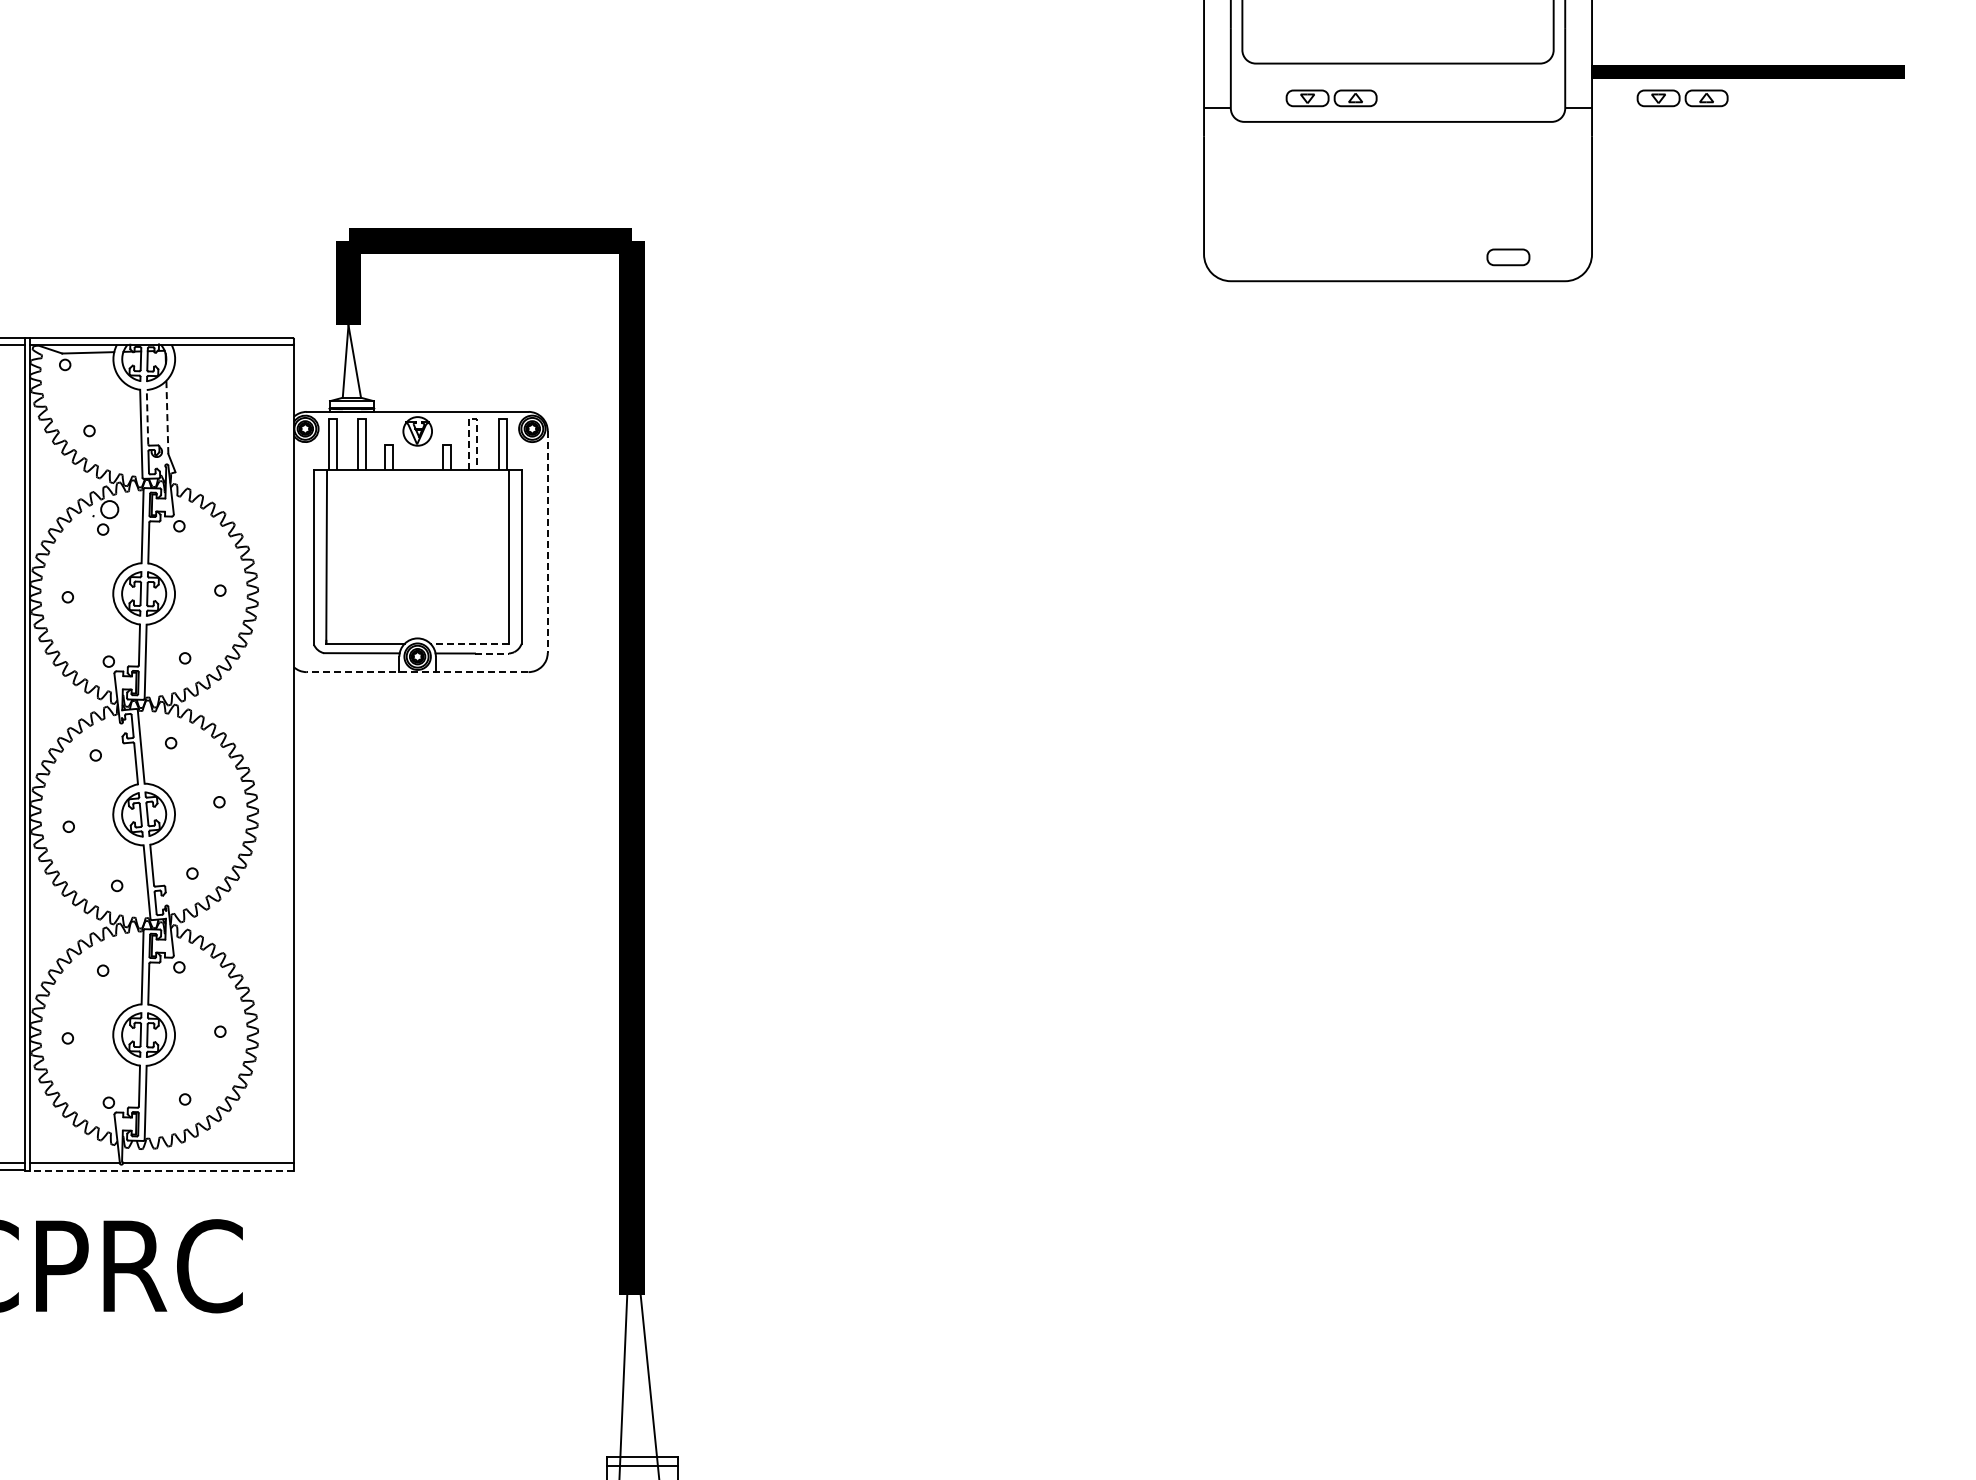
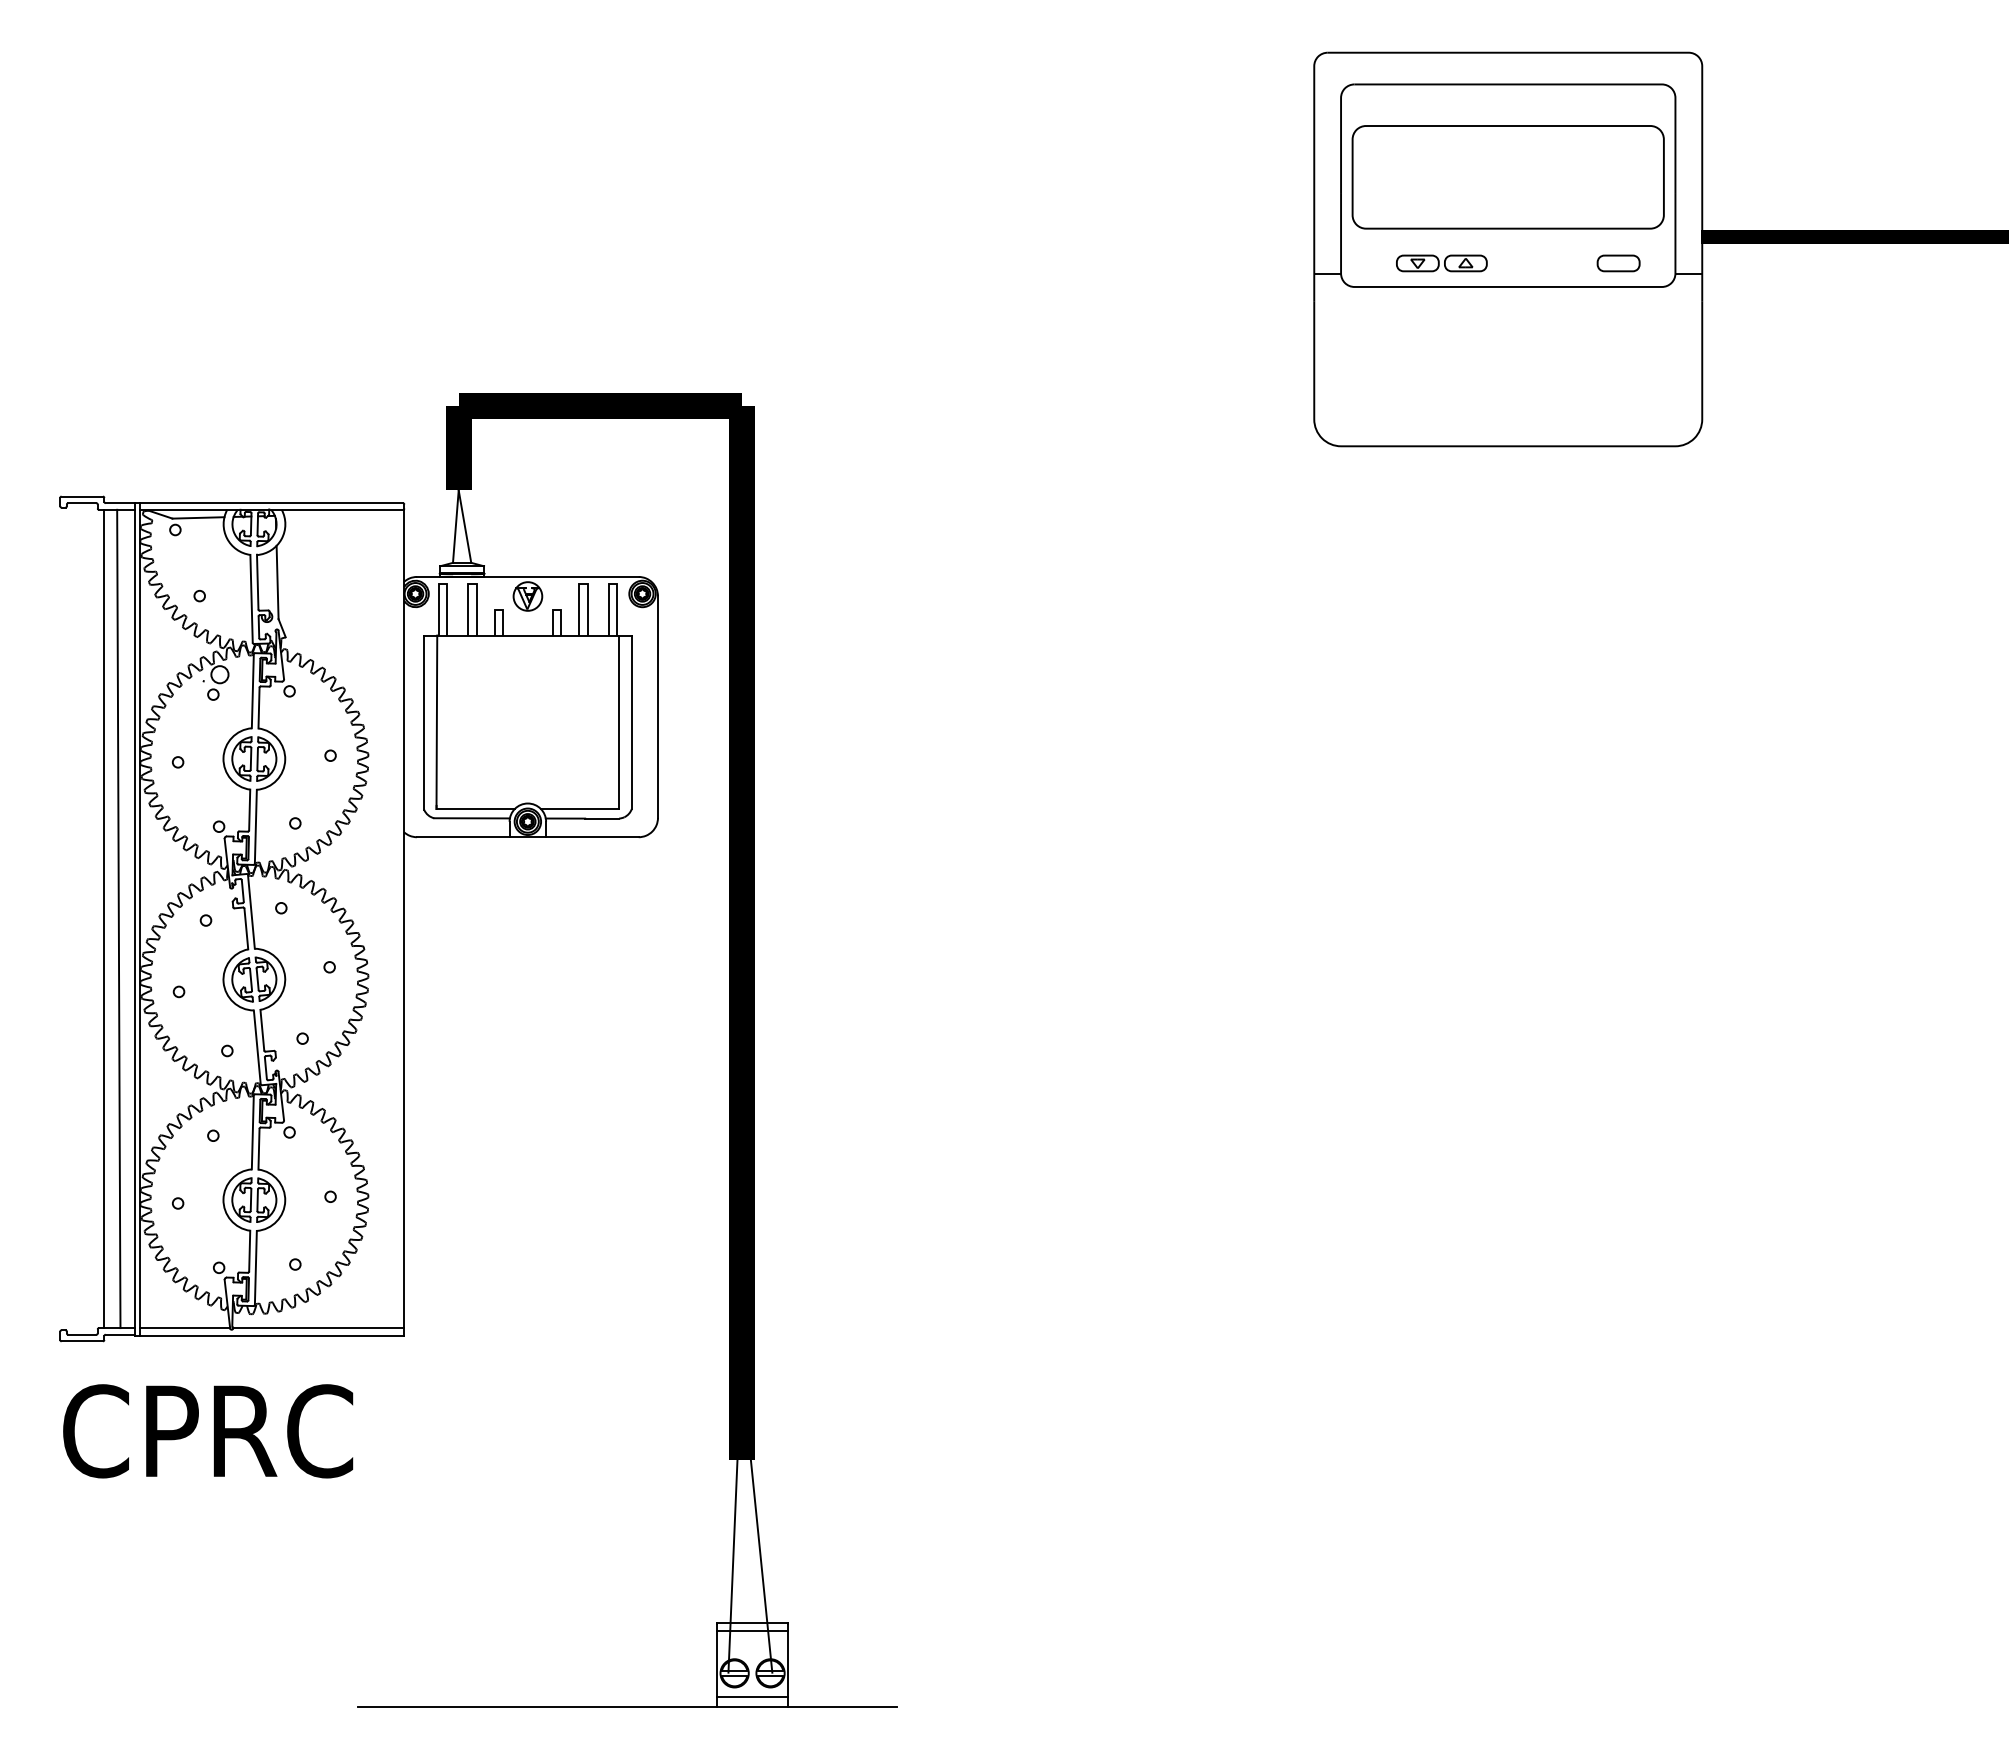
part: (1682, 98) -> (1792, 263), removed
part: (1508, 257) -> (1618, 263), moved
line: (147, 416) -> (257, 581), dashed -> solid
line: (167, 417) -> (277, 582), dashed -> solid
line: (473, 418) -> (583, 583), dashed -> solid
line: (548, 542) -> (658, 707), dashed -> solid
line: (469, 644) -> (579, 809), dashed -> solid
line: (492, 653) -> (602, 818), dashed -> solid
line: (417, 672) -> (527, 837), dashed -> solid
line: (8, 753) -> (118, 918), added
line: (159, 1170) -> (269, 1335), dashed -> solid

